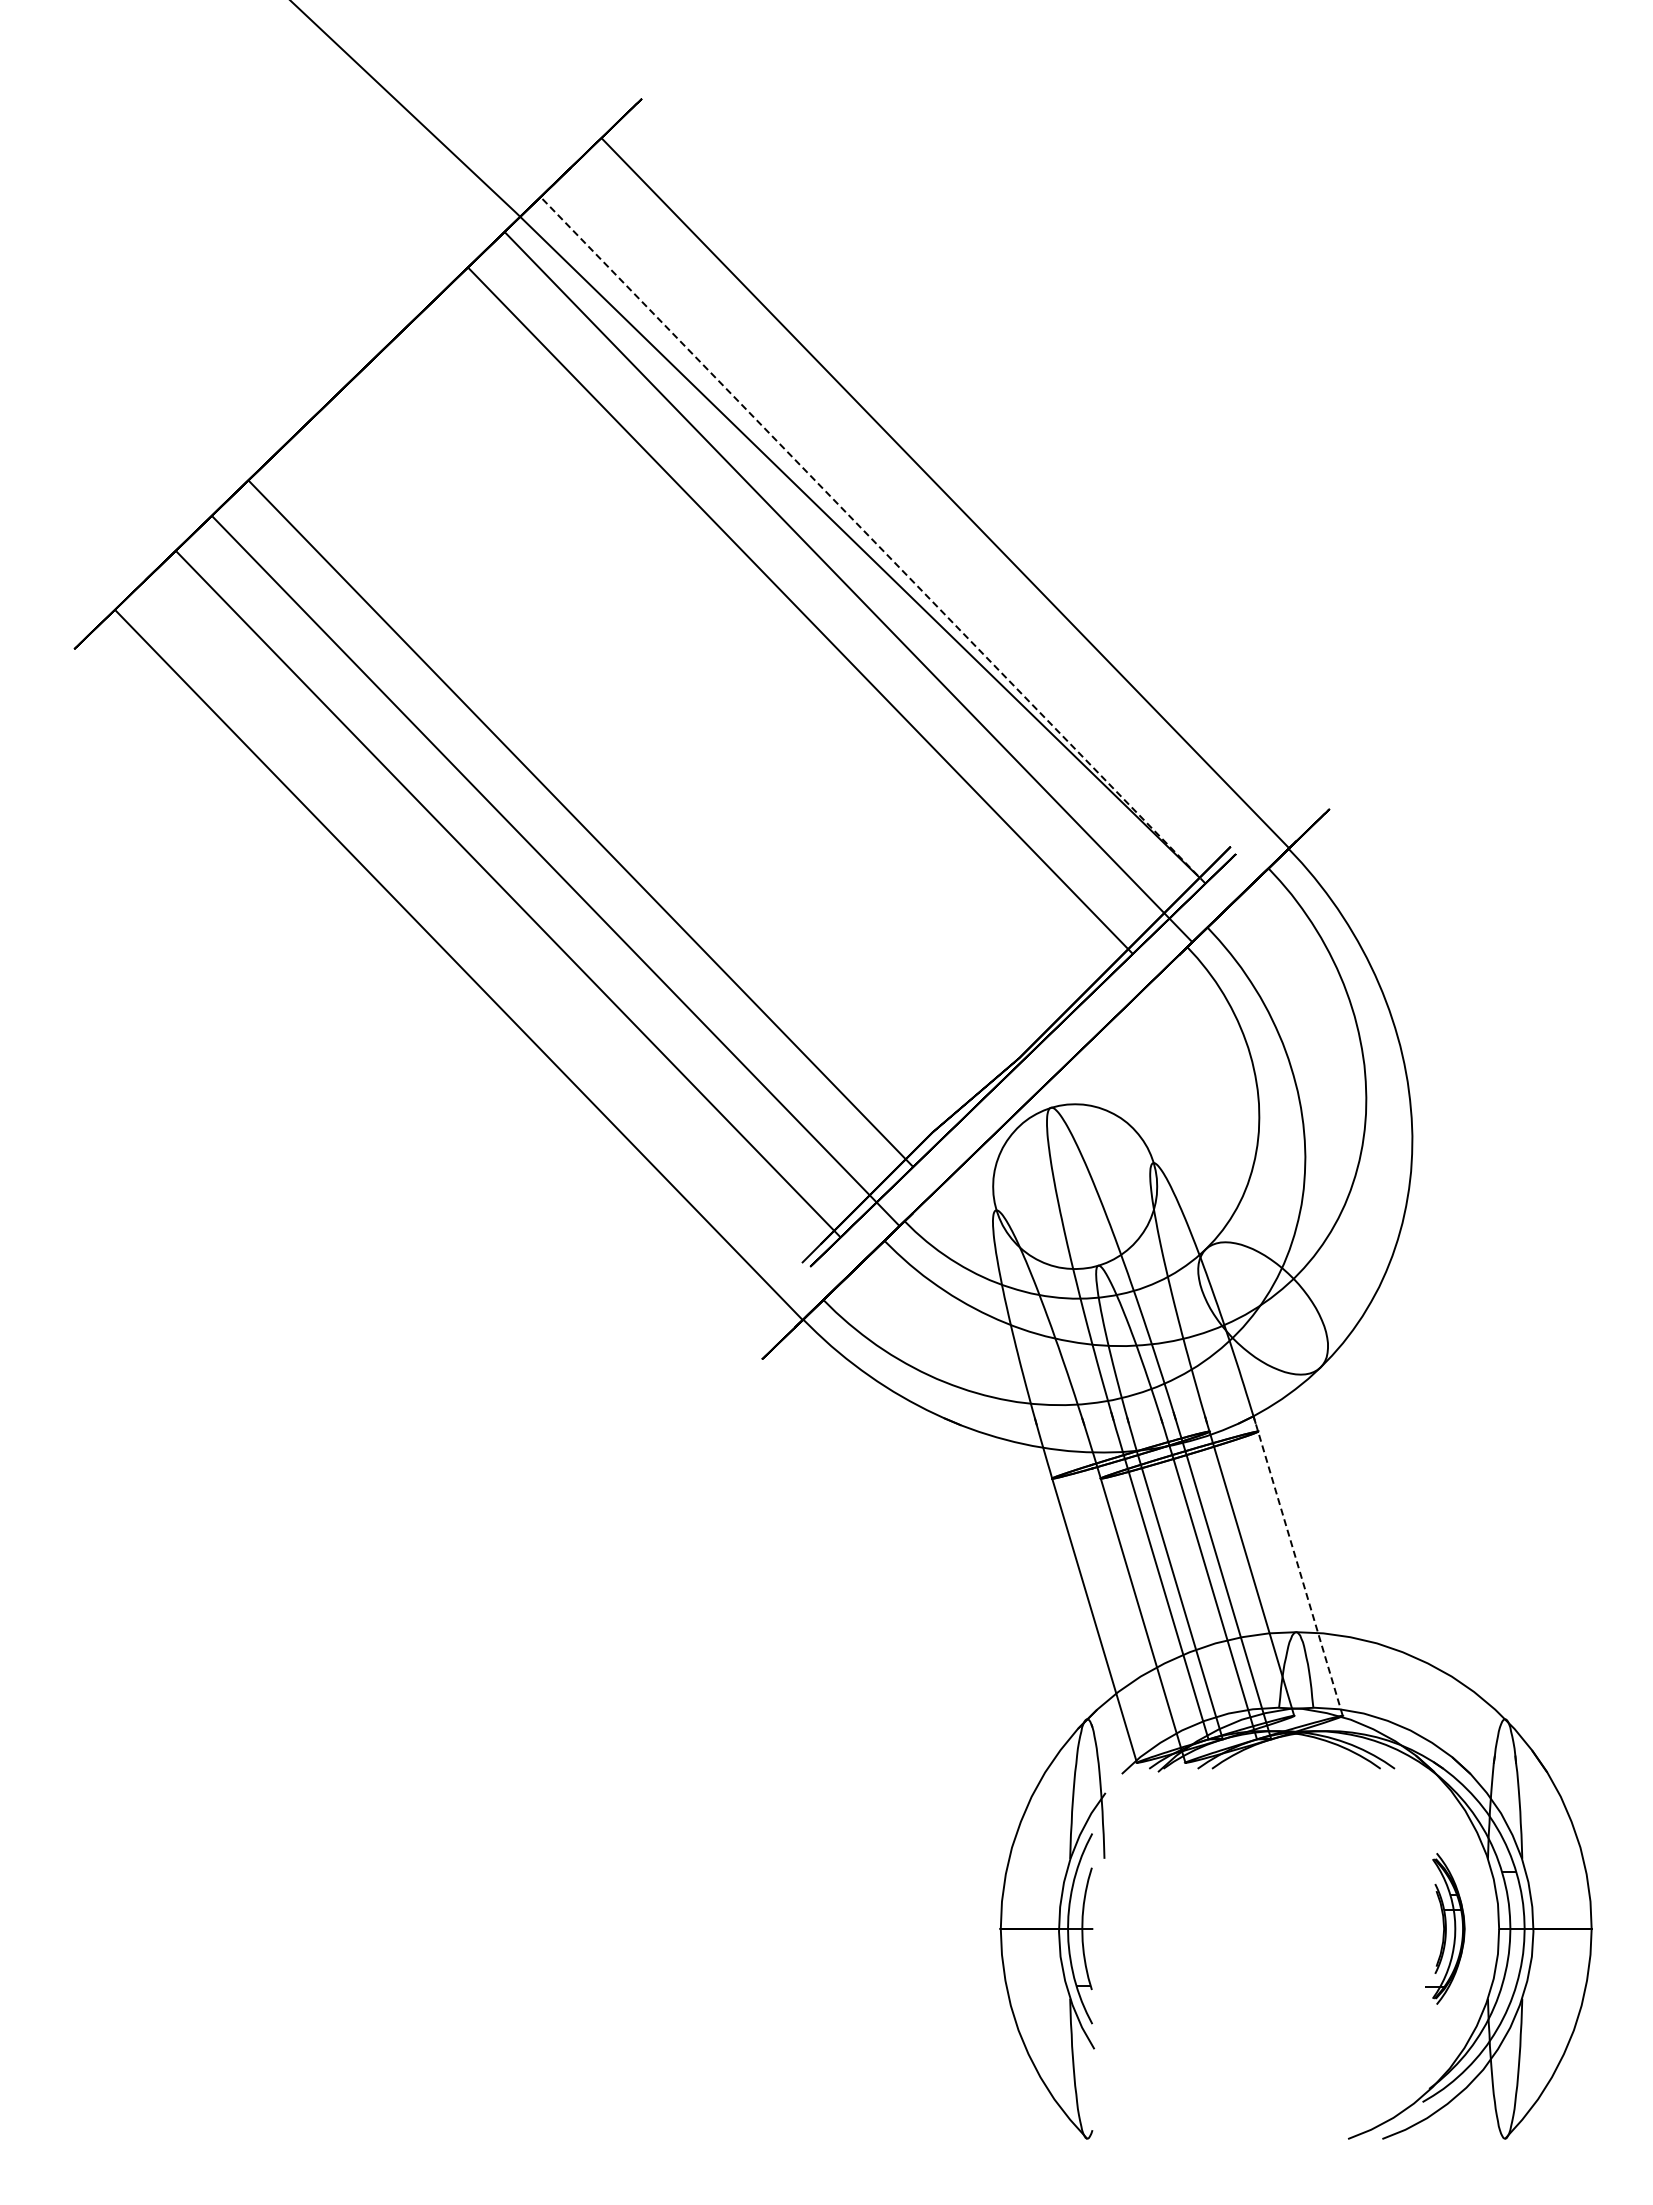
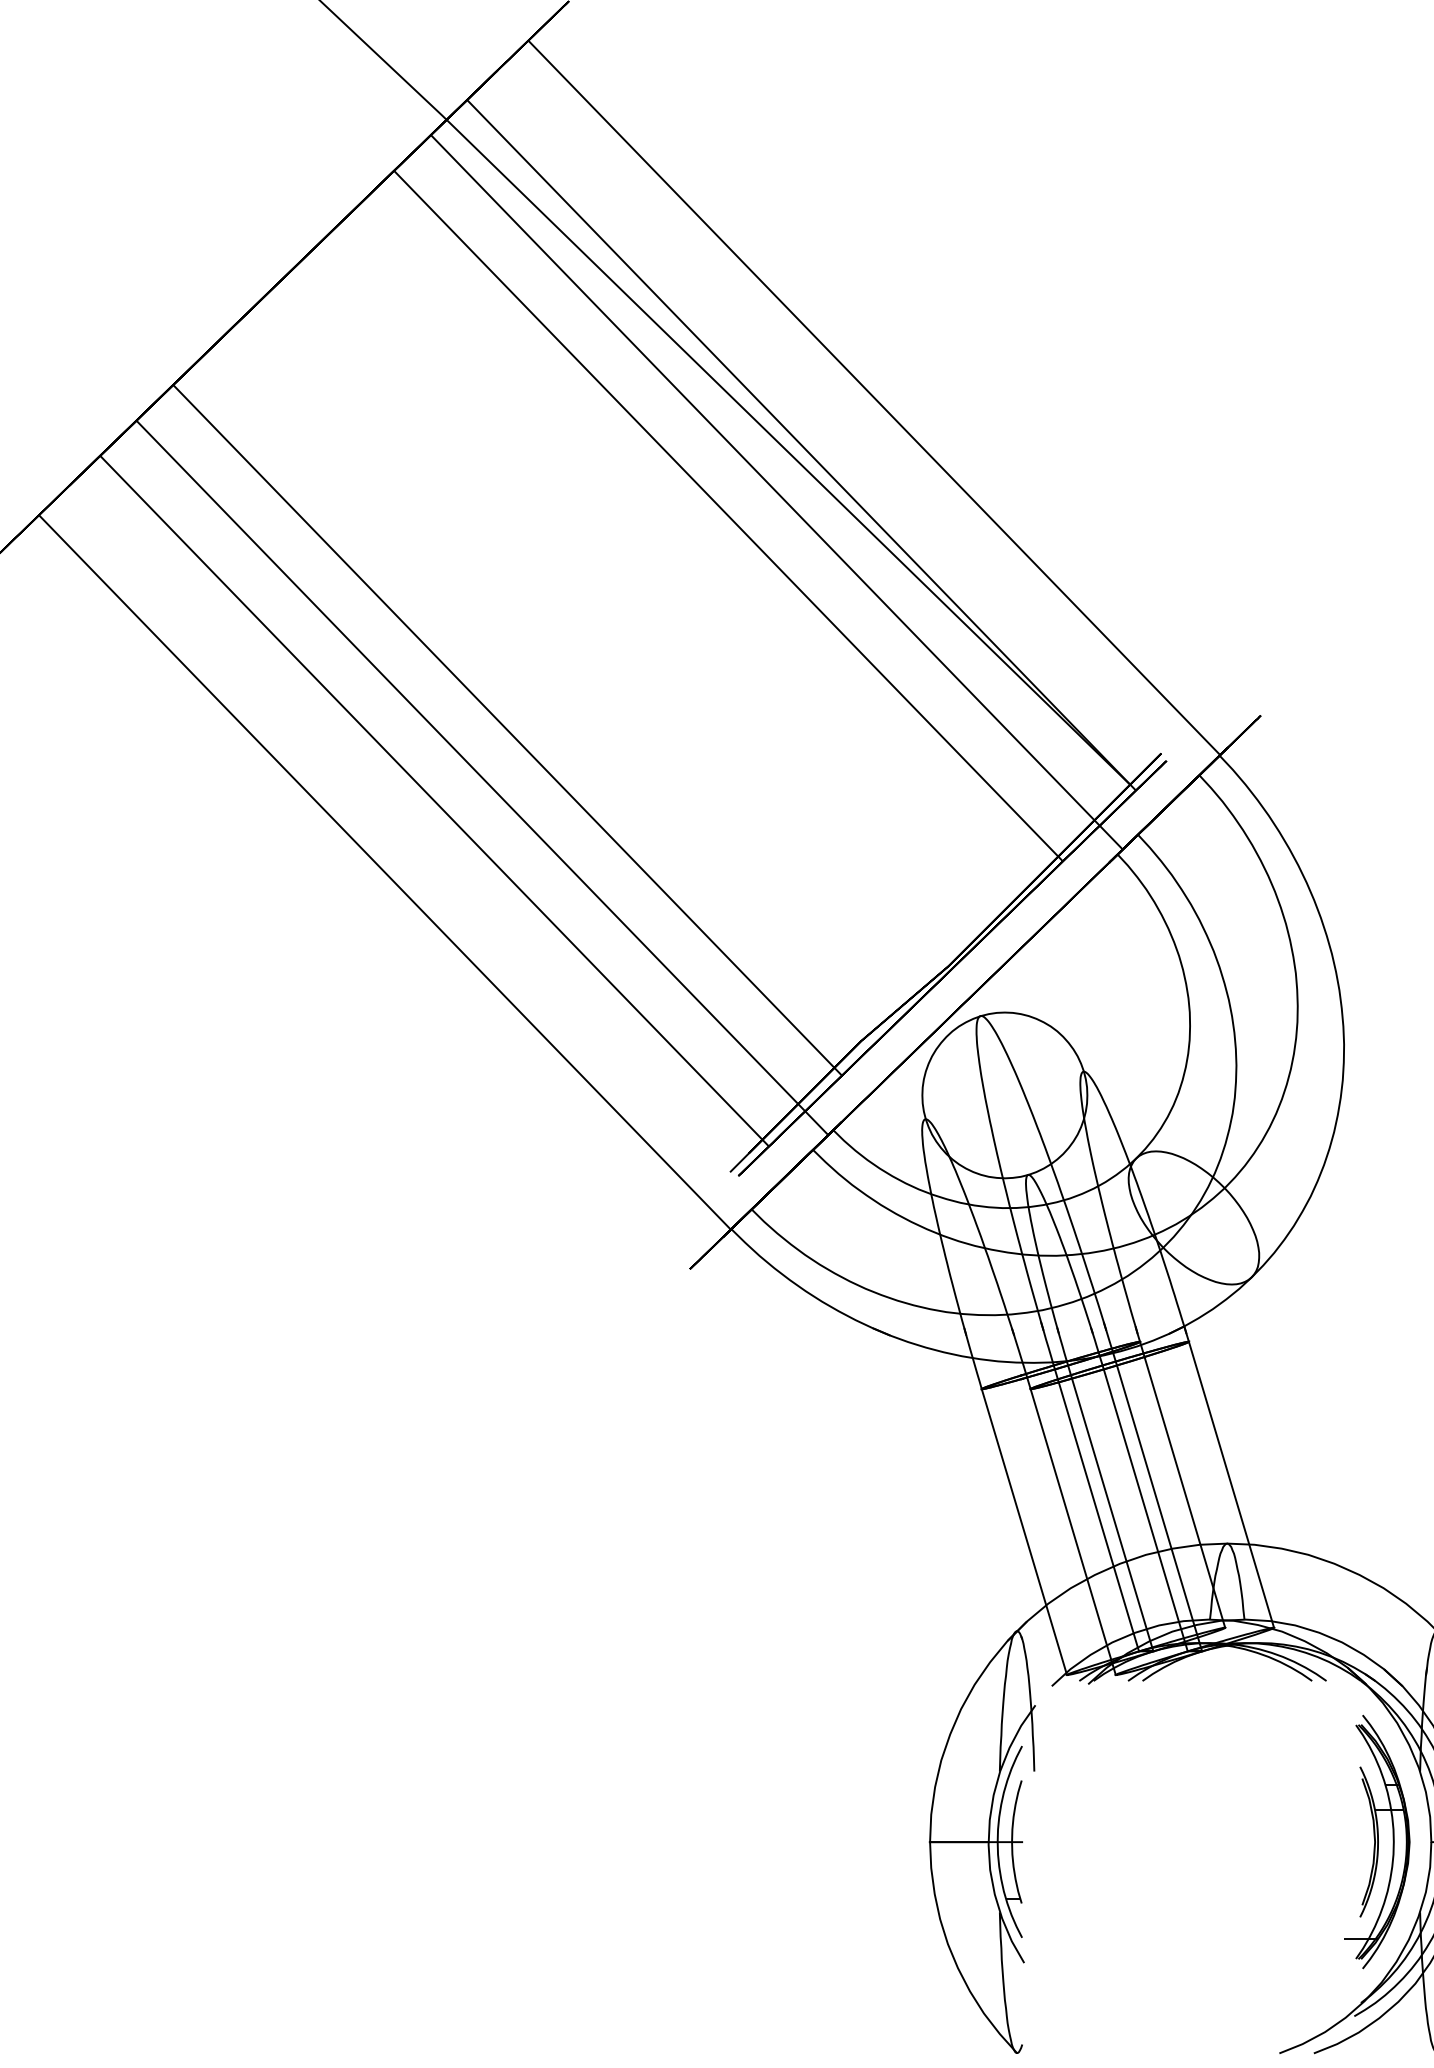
line: (873, 540) -> (802, 445), dashed -> solid
line: (1297, 1564) -> (1228, 1475), dashed -> solid
part: (1445, 1928) -> (1377, 1841), size x1.67

